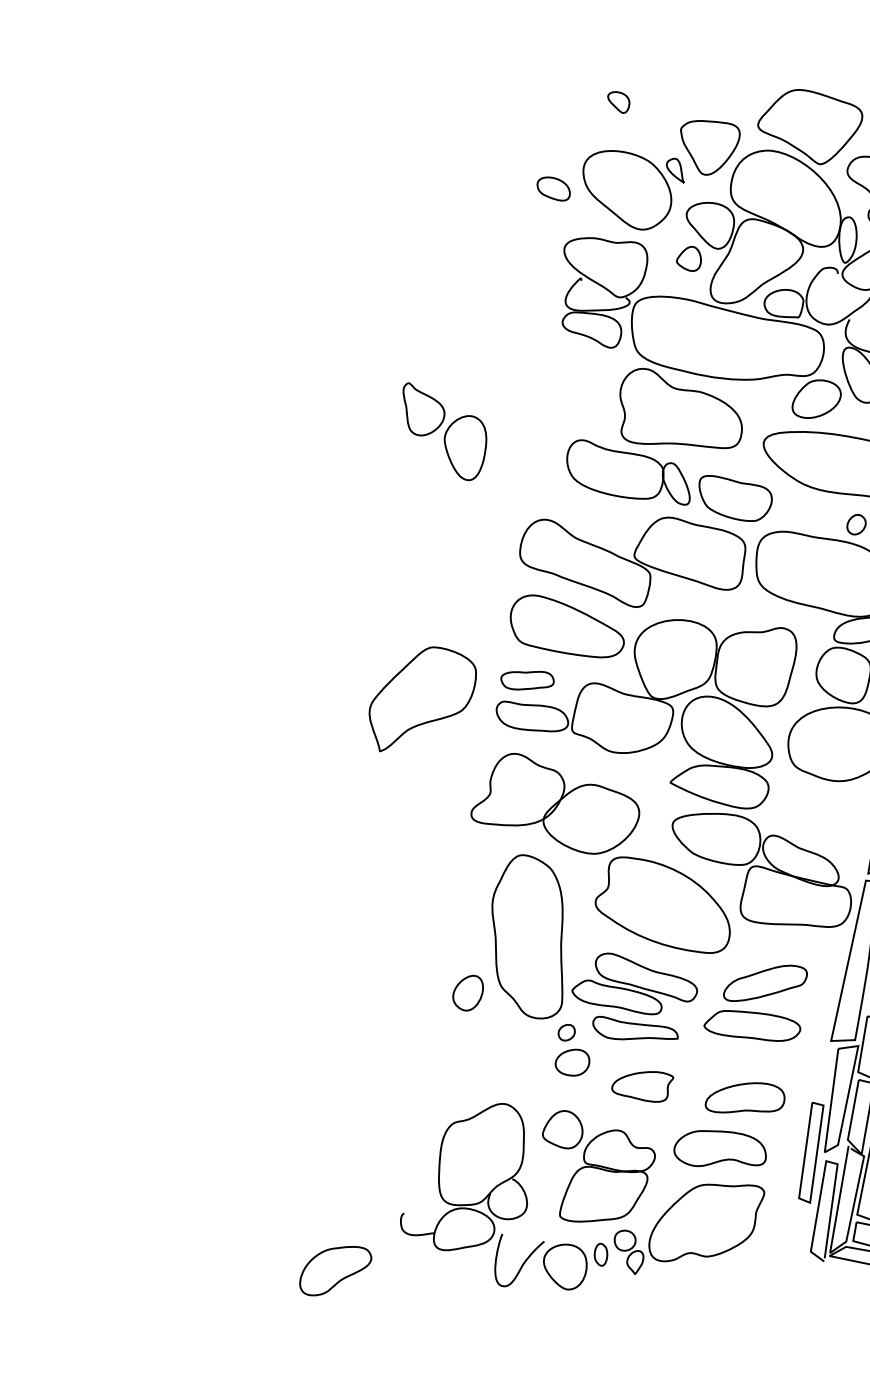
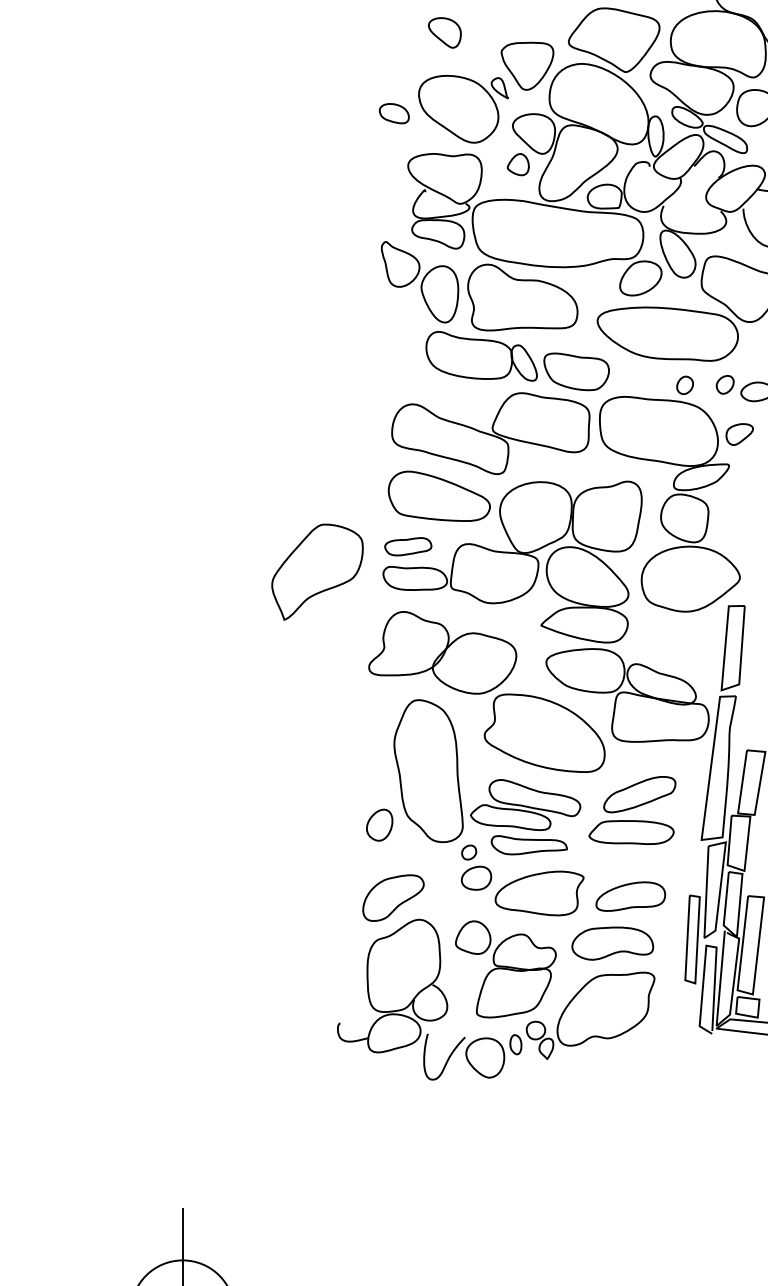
part: (618, 101) -> (444, 32), size x1.67
part: (442, 432) -> (419, 282), moved
part: (642, 1085) -> (539, 893), size x1.67
part: (335, 1270) -> (393, 897), moved

